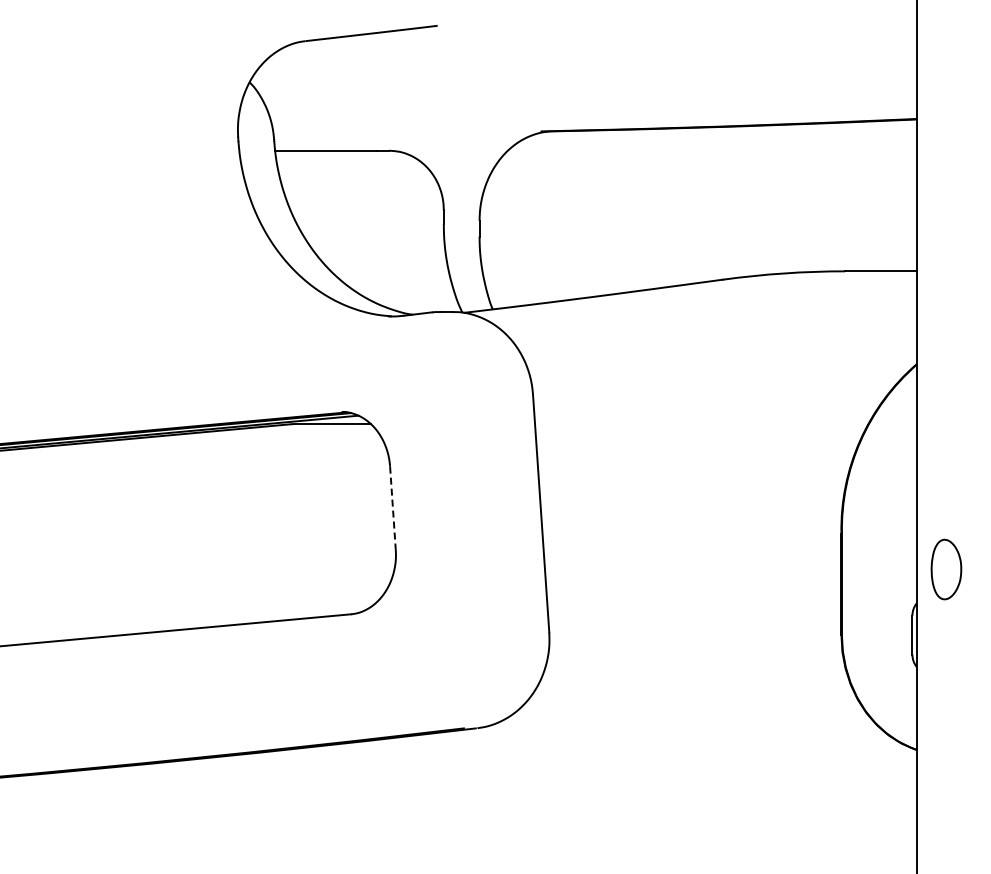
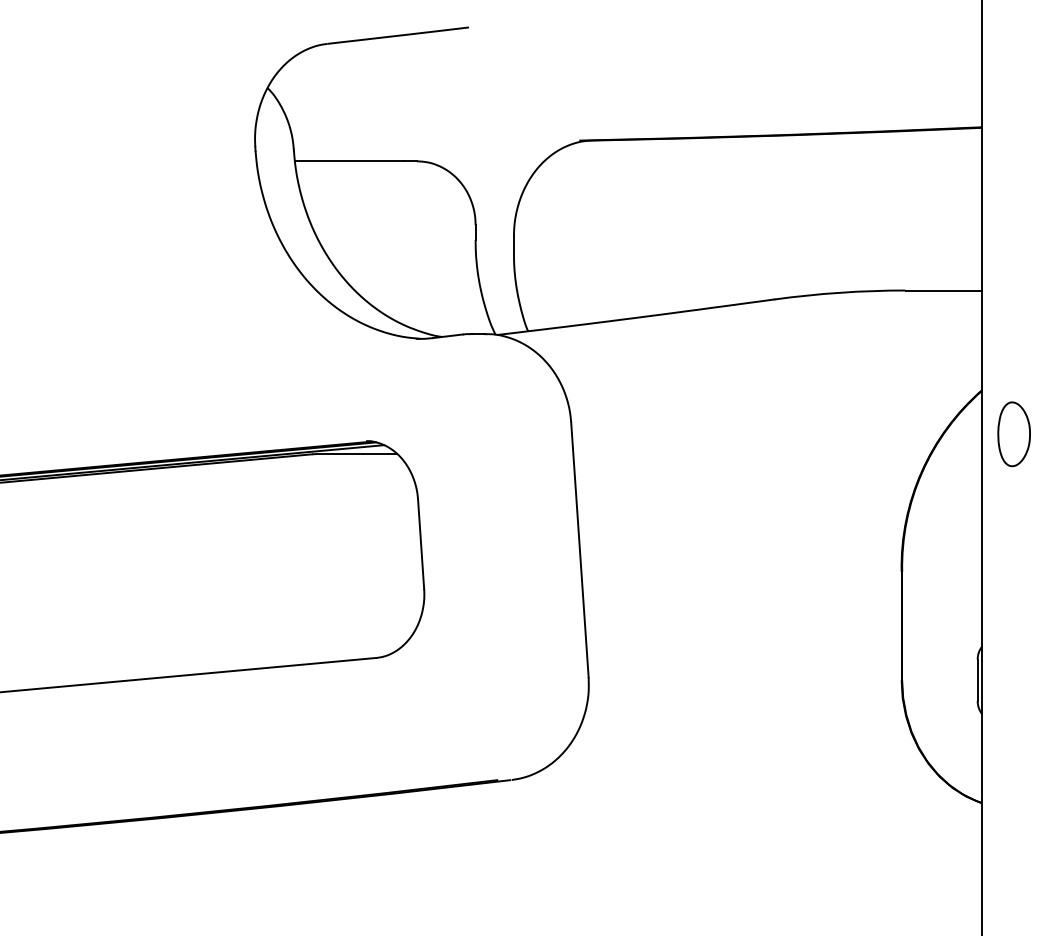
line: (392, 508) -> (420, 544), dashed -> solid
part: (946, 569) -> (1014, 434), moved

